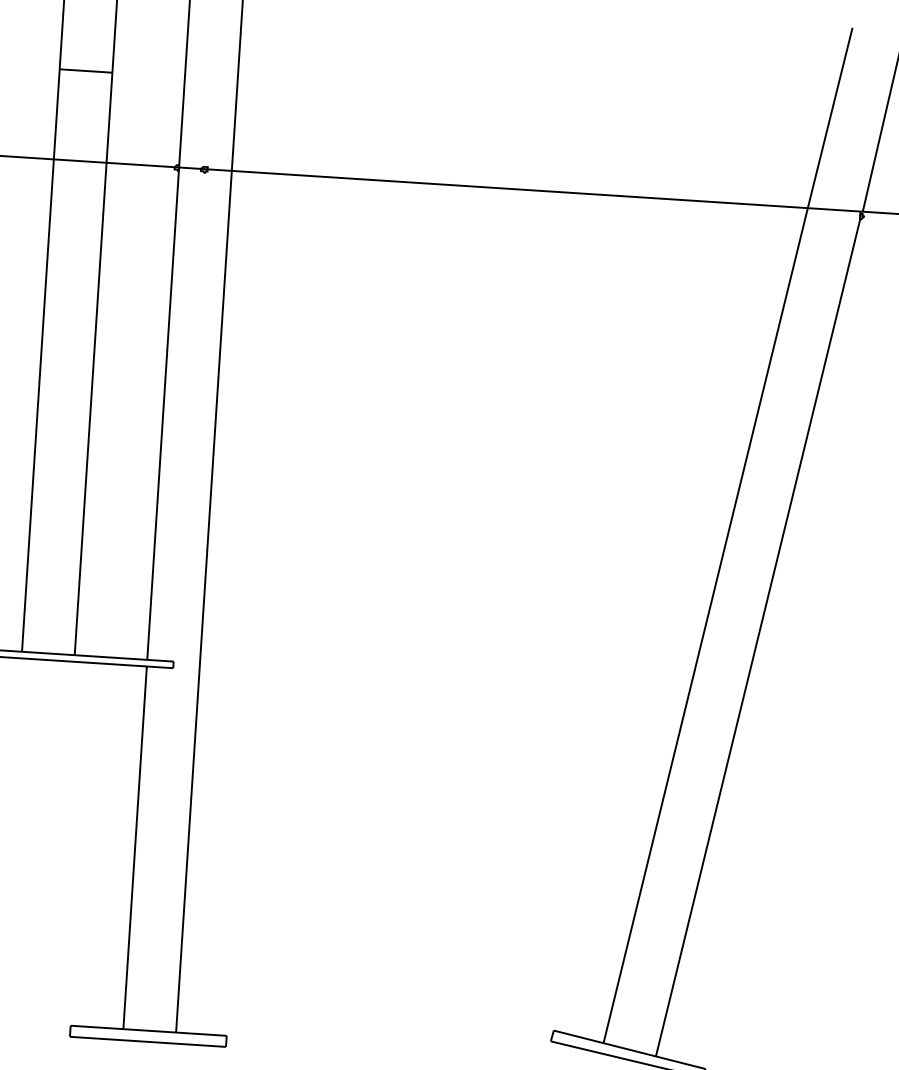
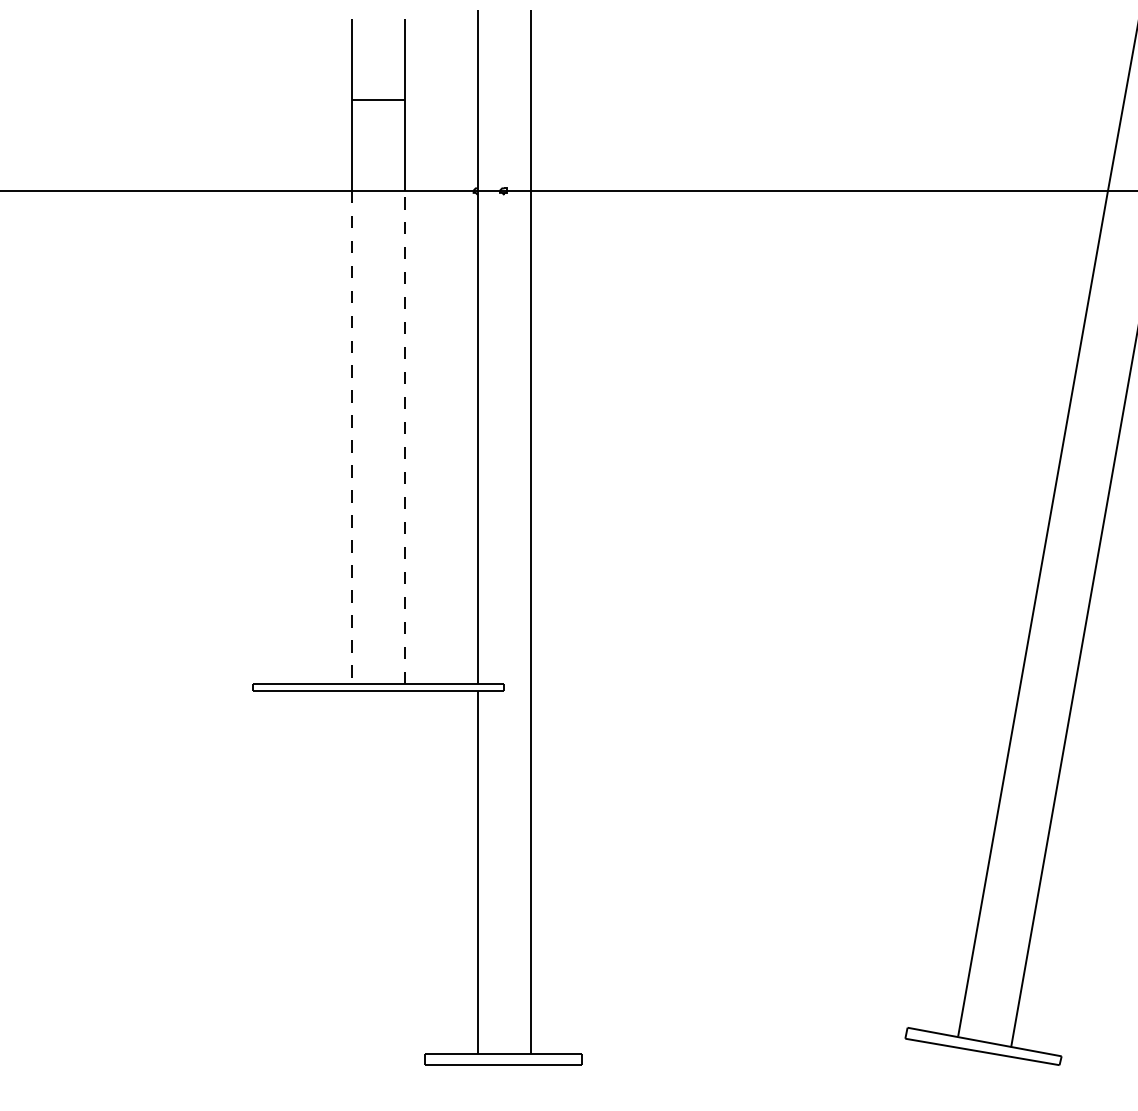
line: (37, 405) -> (352, 437), solid -> dashed
line: (90, 409) -> (405, 437), solid -> dashed

